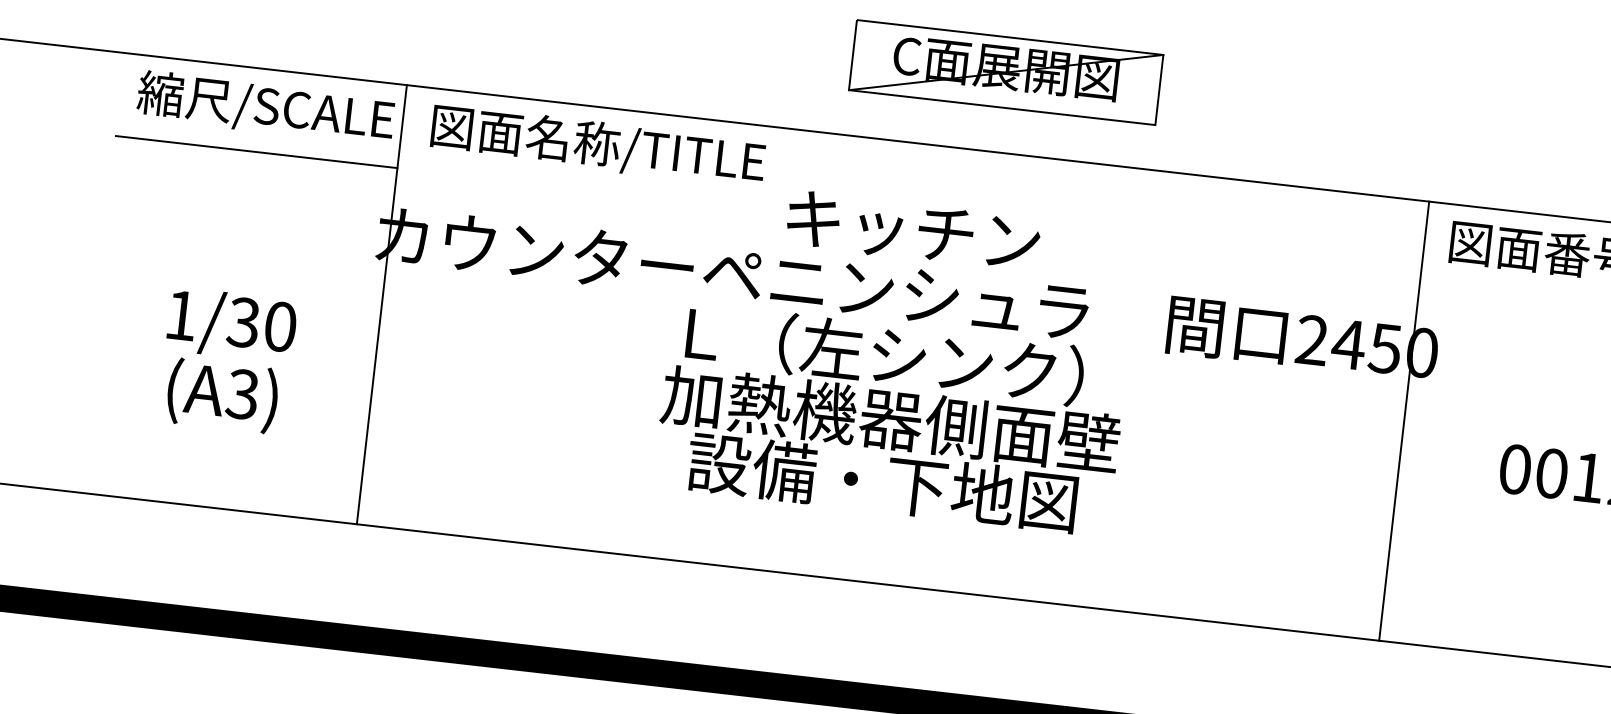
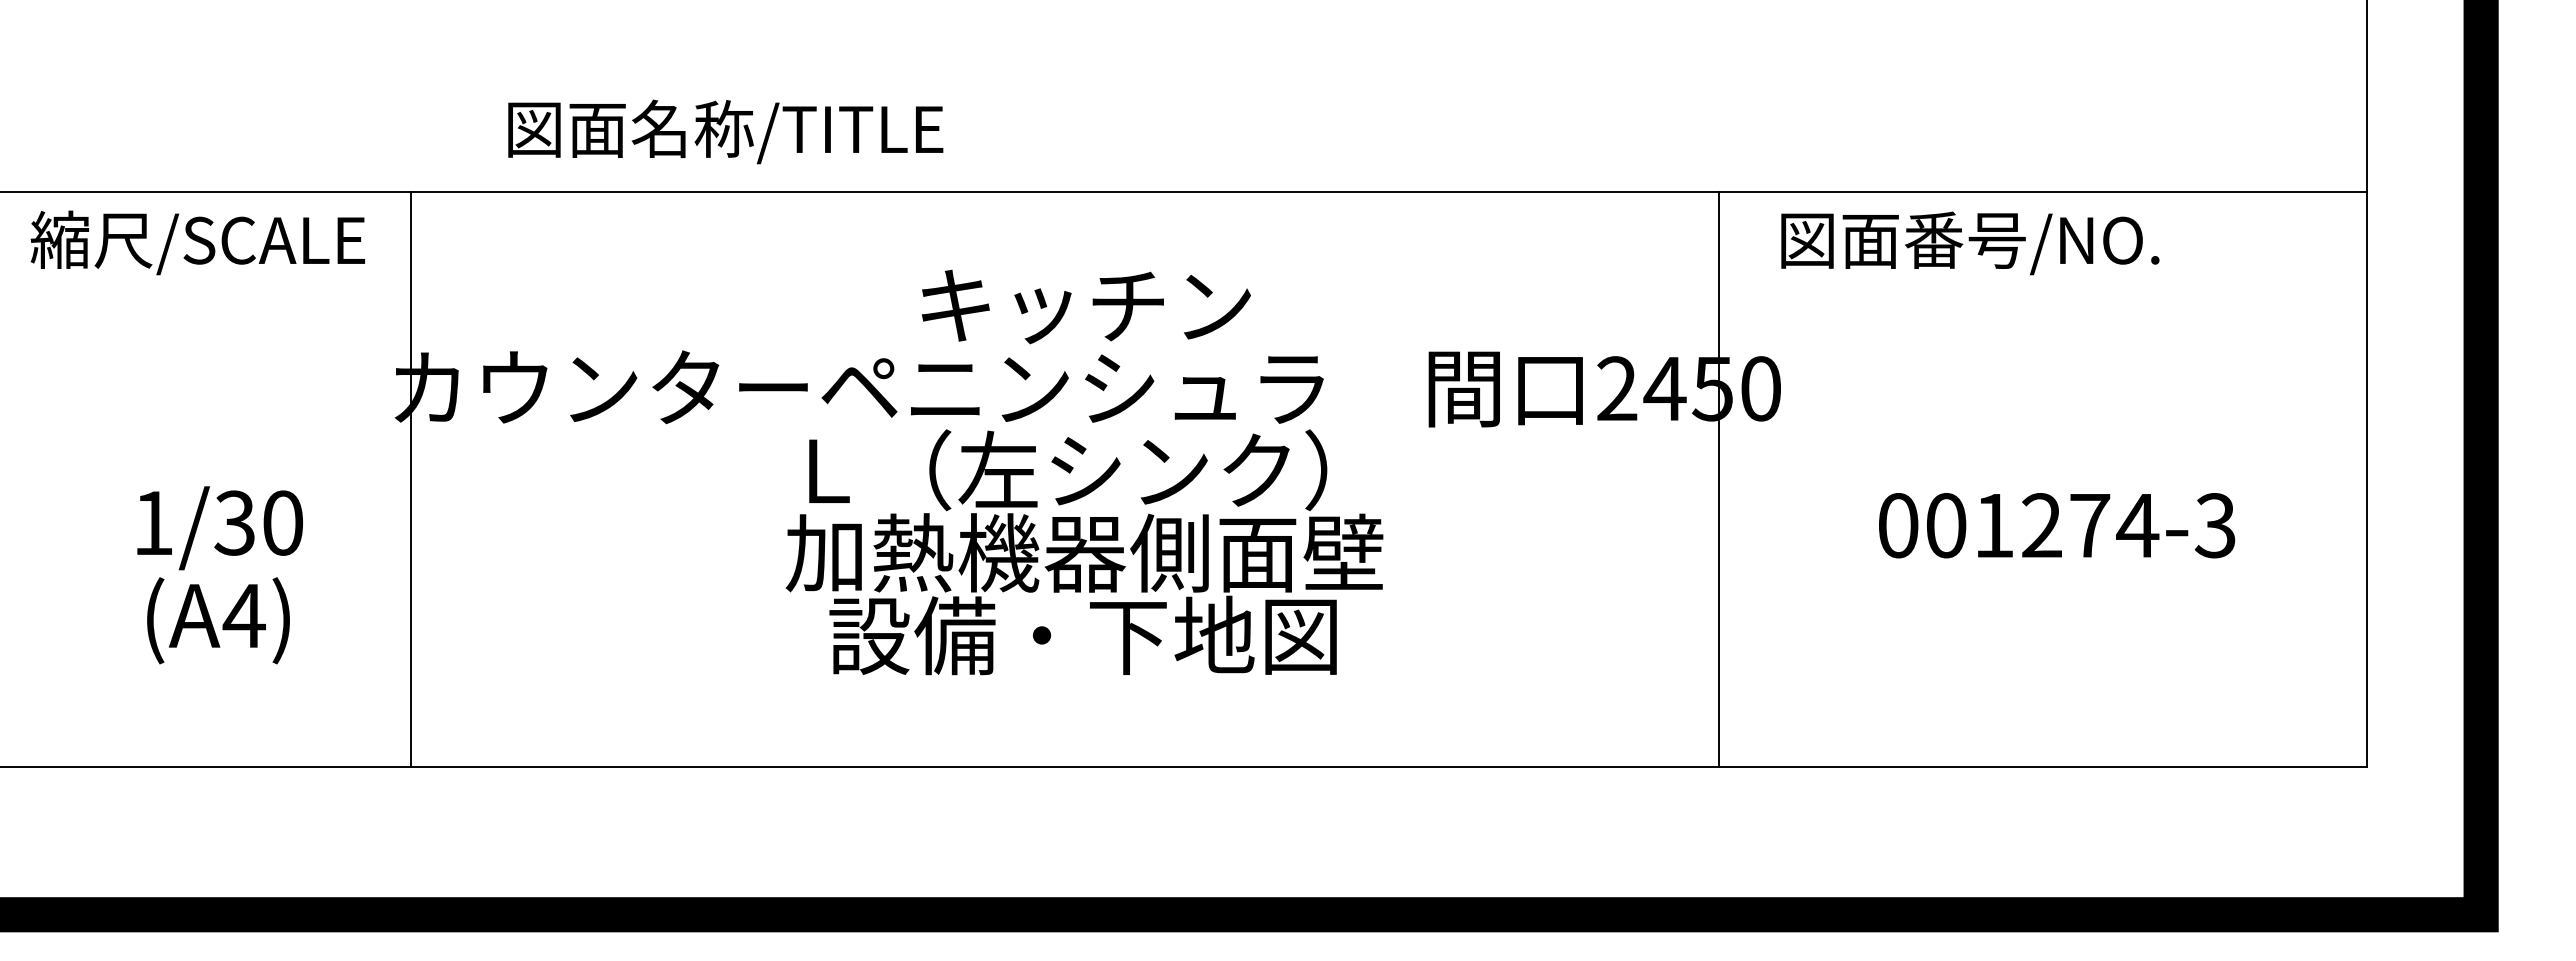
part: (1006, 72) -> (1182, 87), removed
text: (265, 107) -> (197, 242), moved
text: (598, 145) -> (725, 131), moved
line: (256, 152) -> (226, 301), removed
text: (242, 394) -> (243, 615), (A3) -> (A4)
line: (1403, 421) -> (1718, 479), moved

